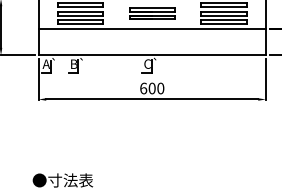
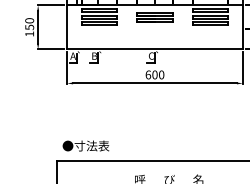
line: (151, 28) -> (154, 28), removed

